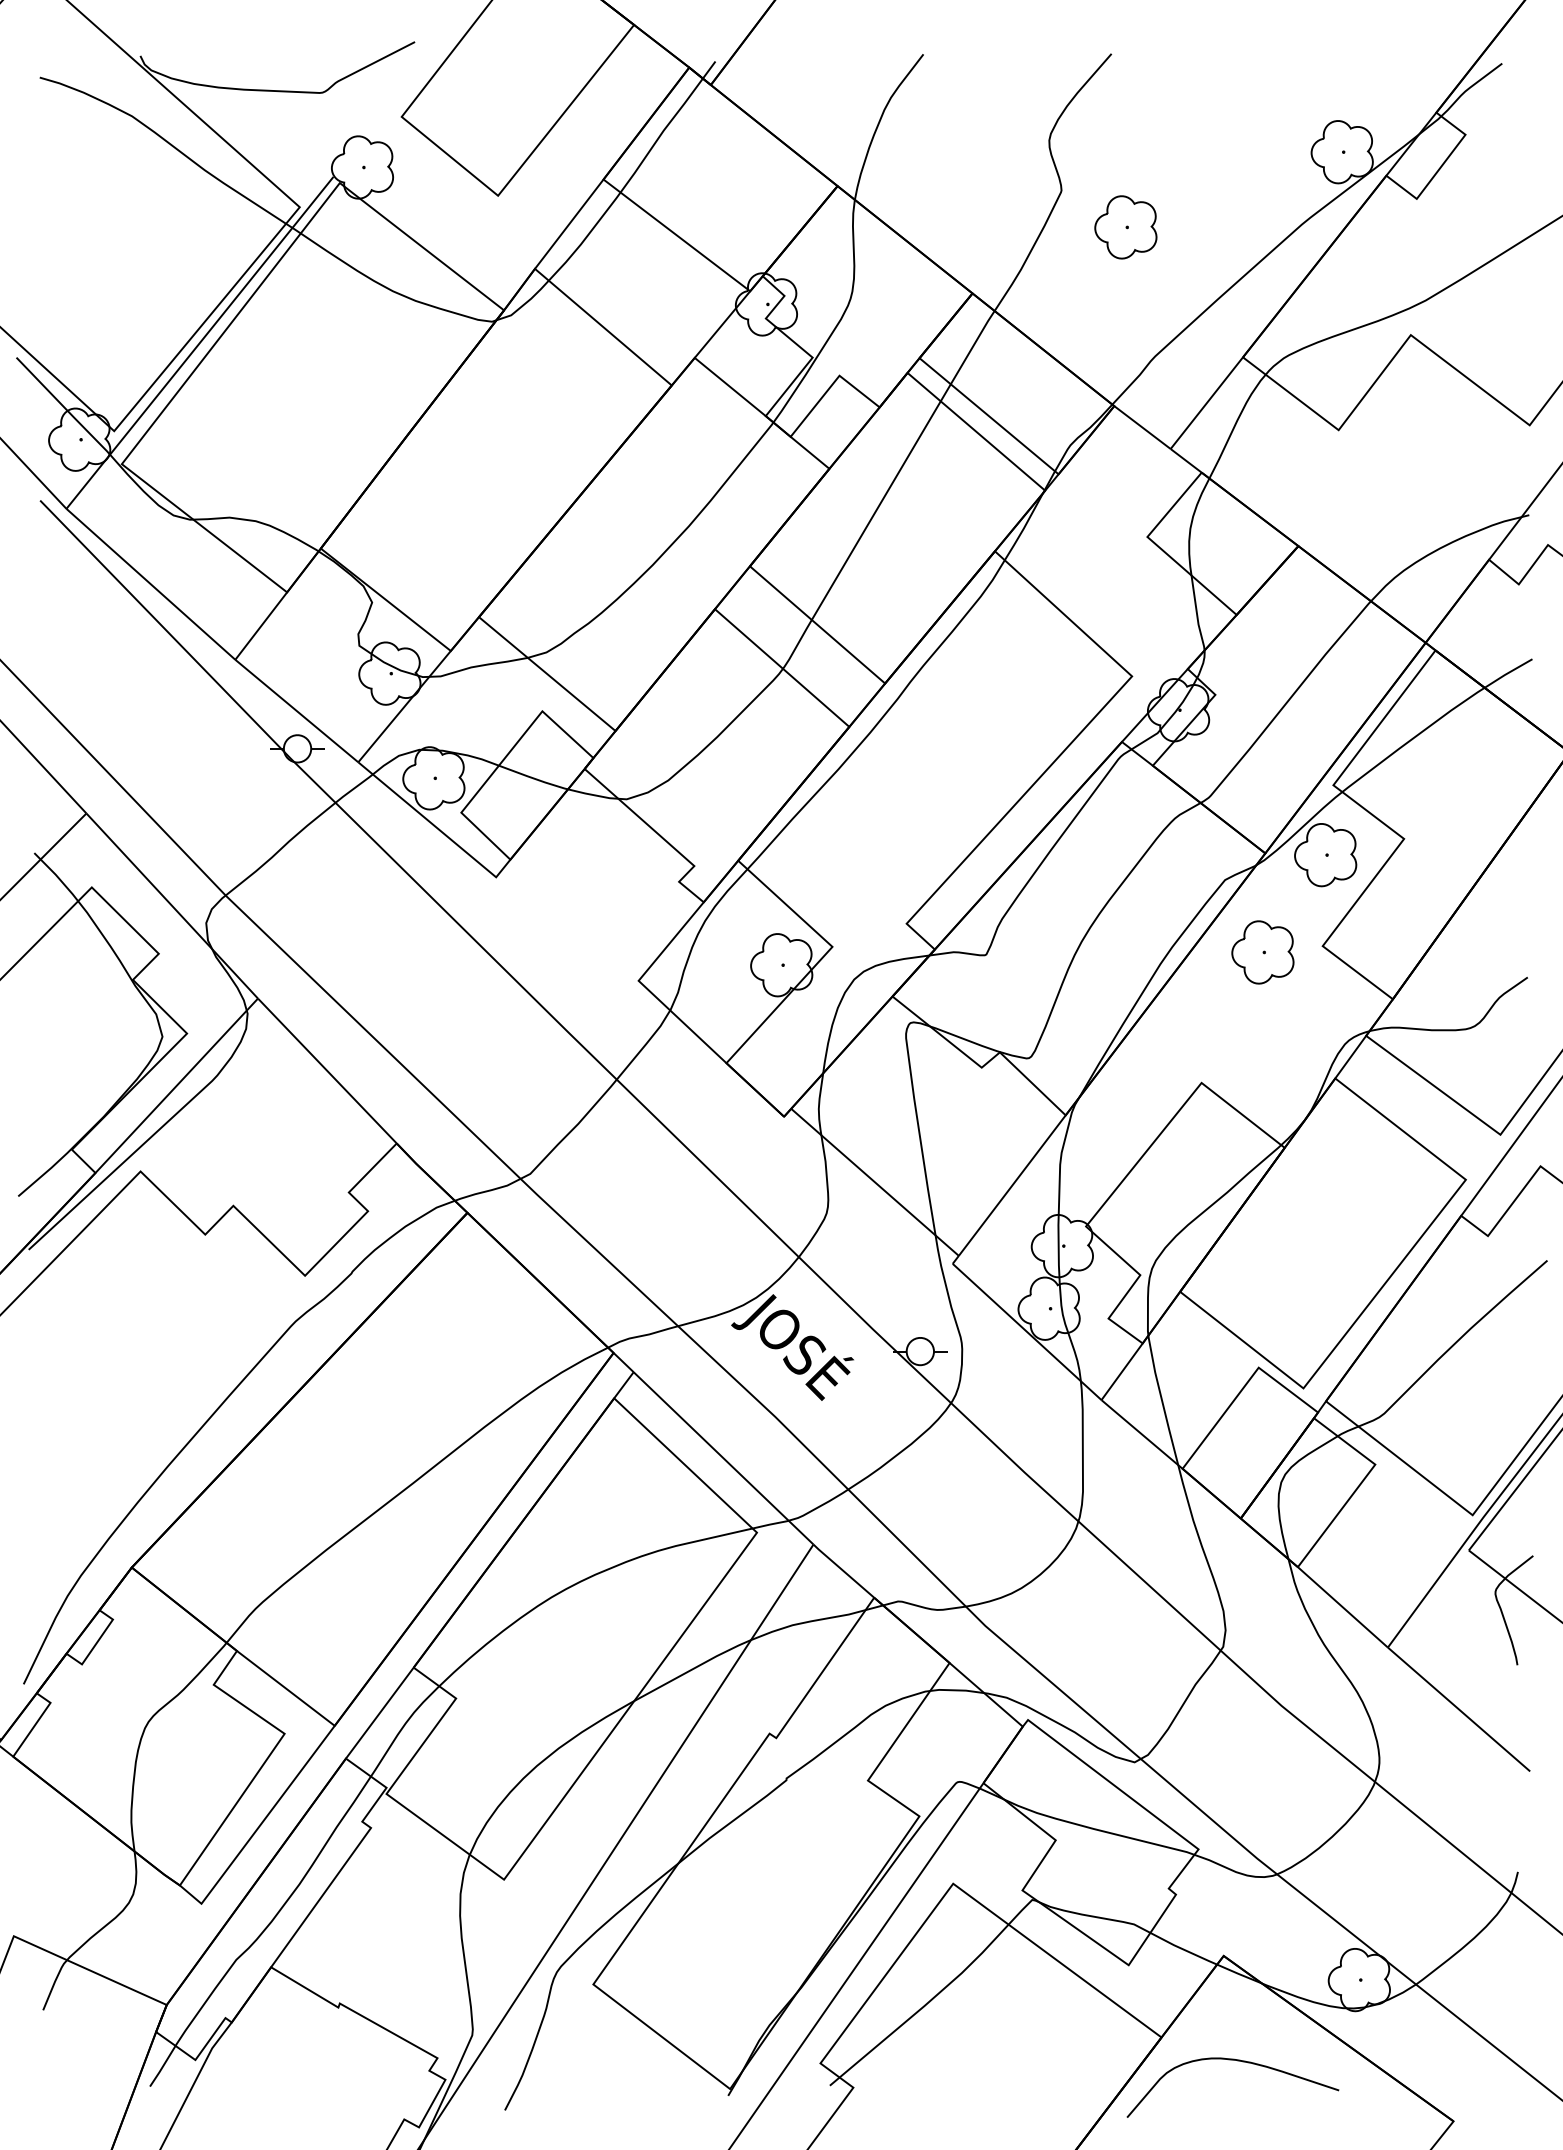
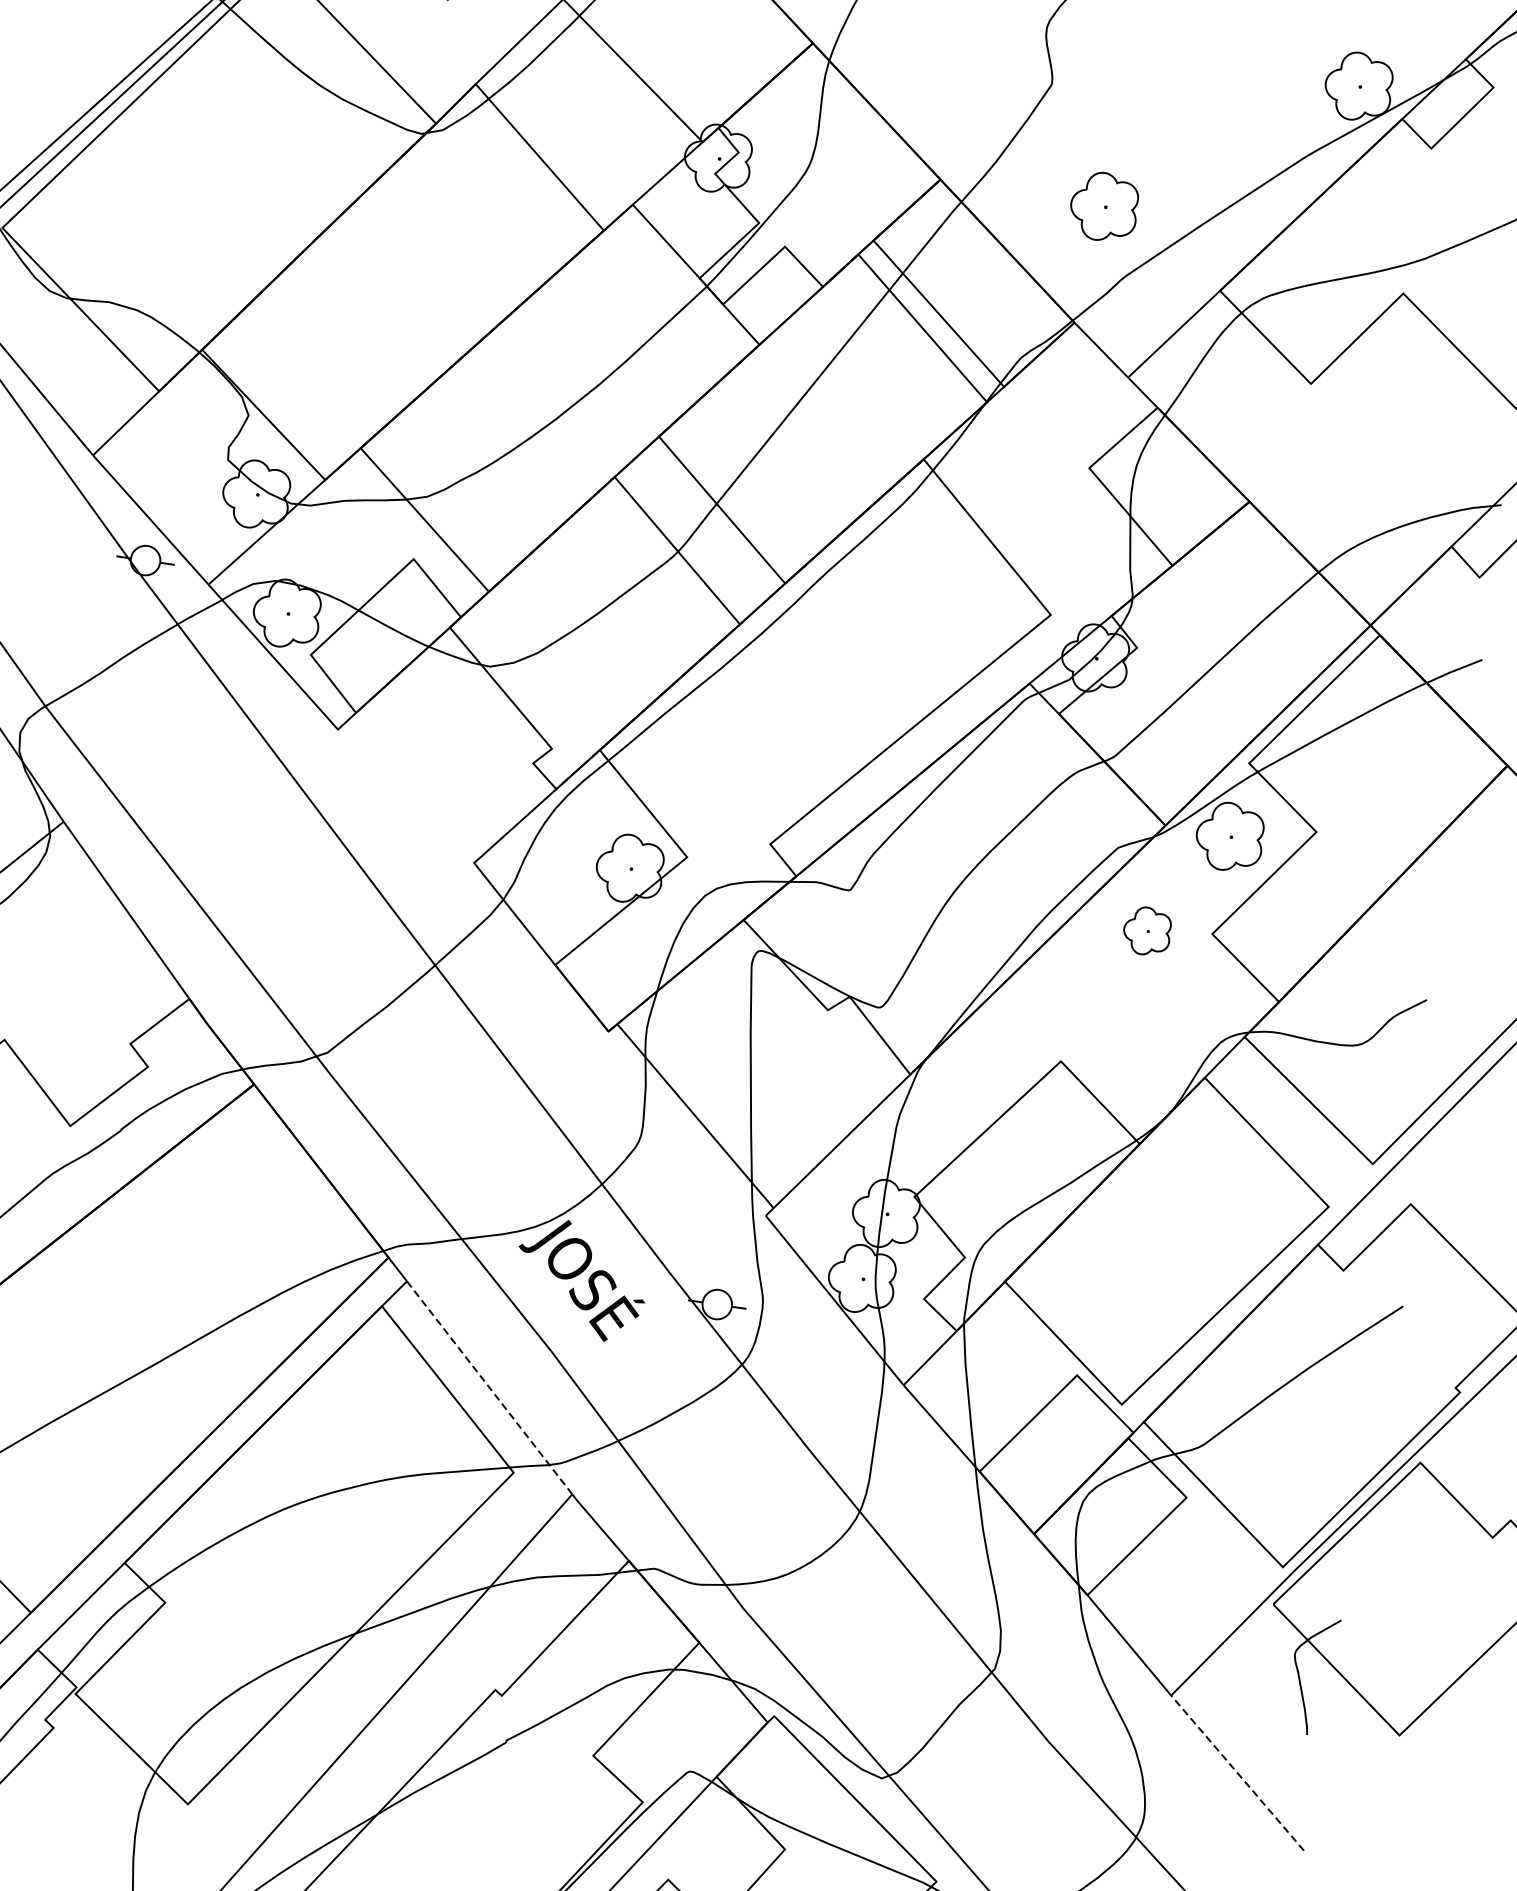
part: (1125, 227) -> (1103, 207), moved
part: (1262, 952) -> (1146, 931), size x0.7
line: (723, 1458) -> (489, 1387), solid -> dashed
line: (1458, 1709) -> (1237, 1773), solid -> dashed

